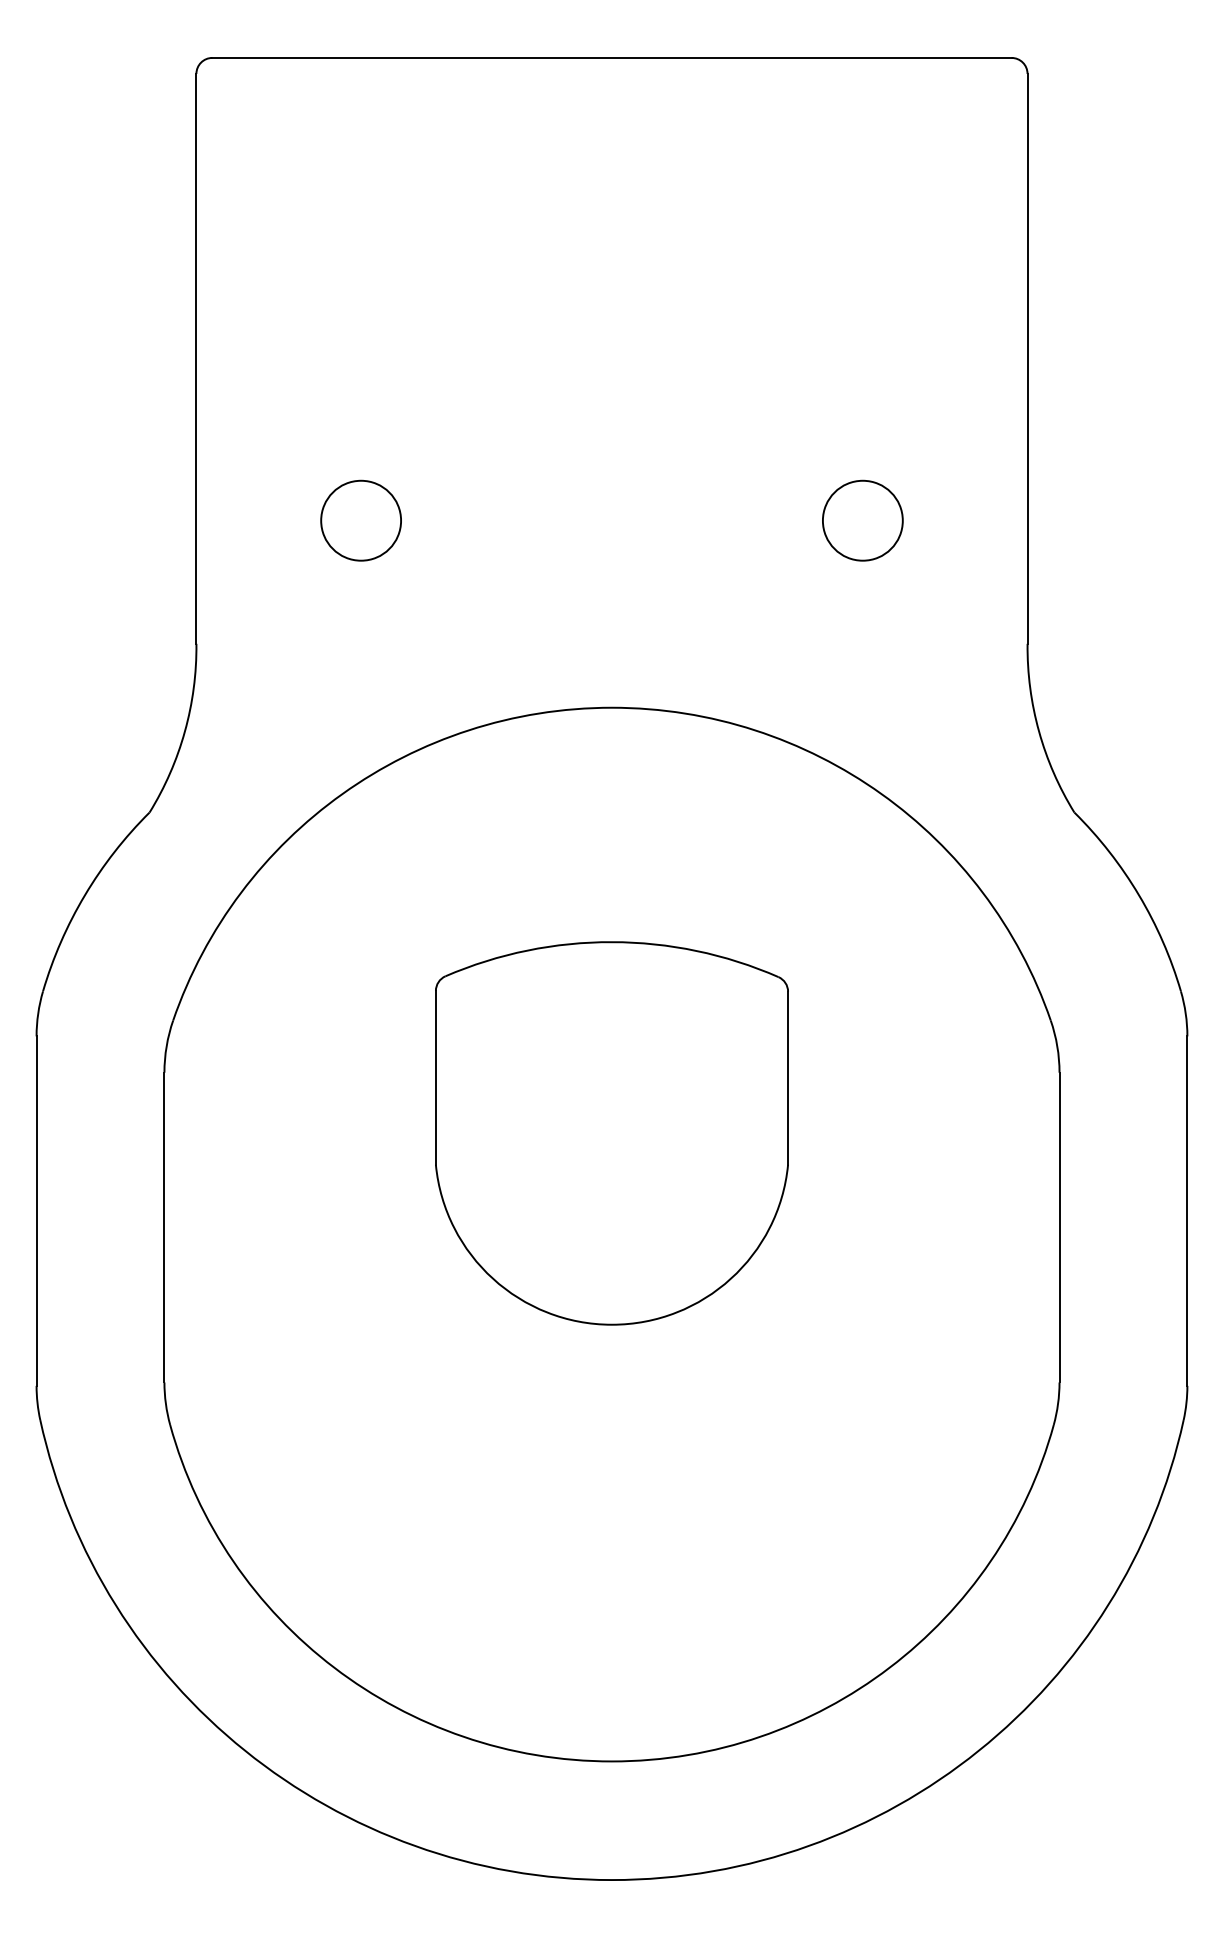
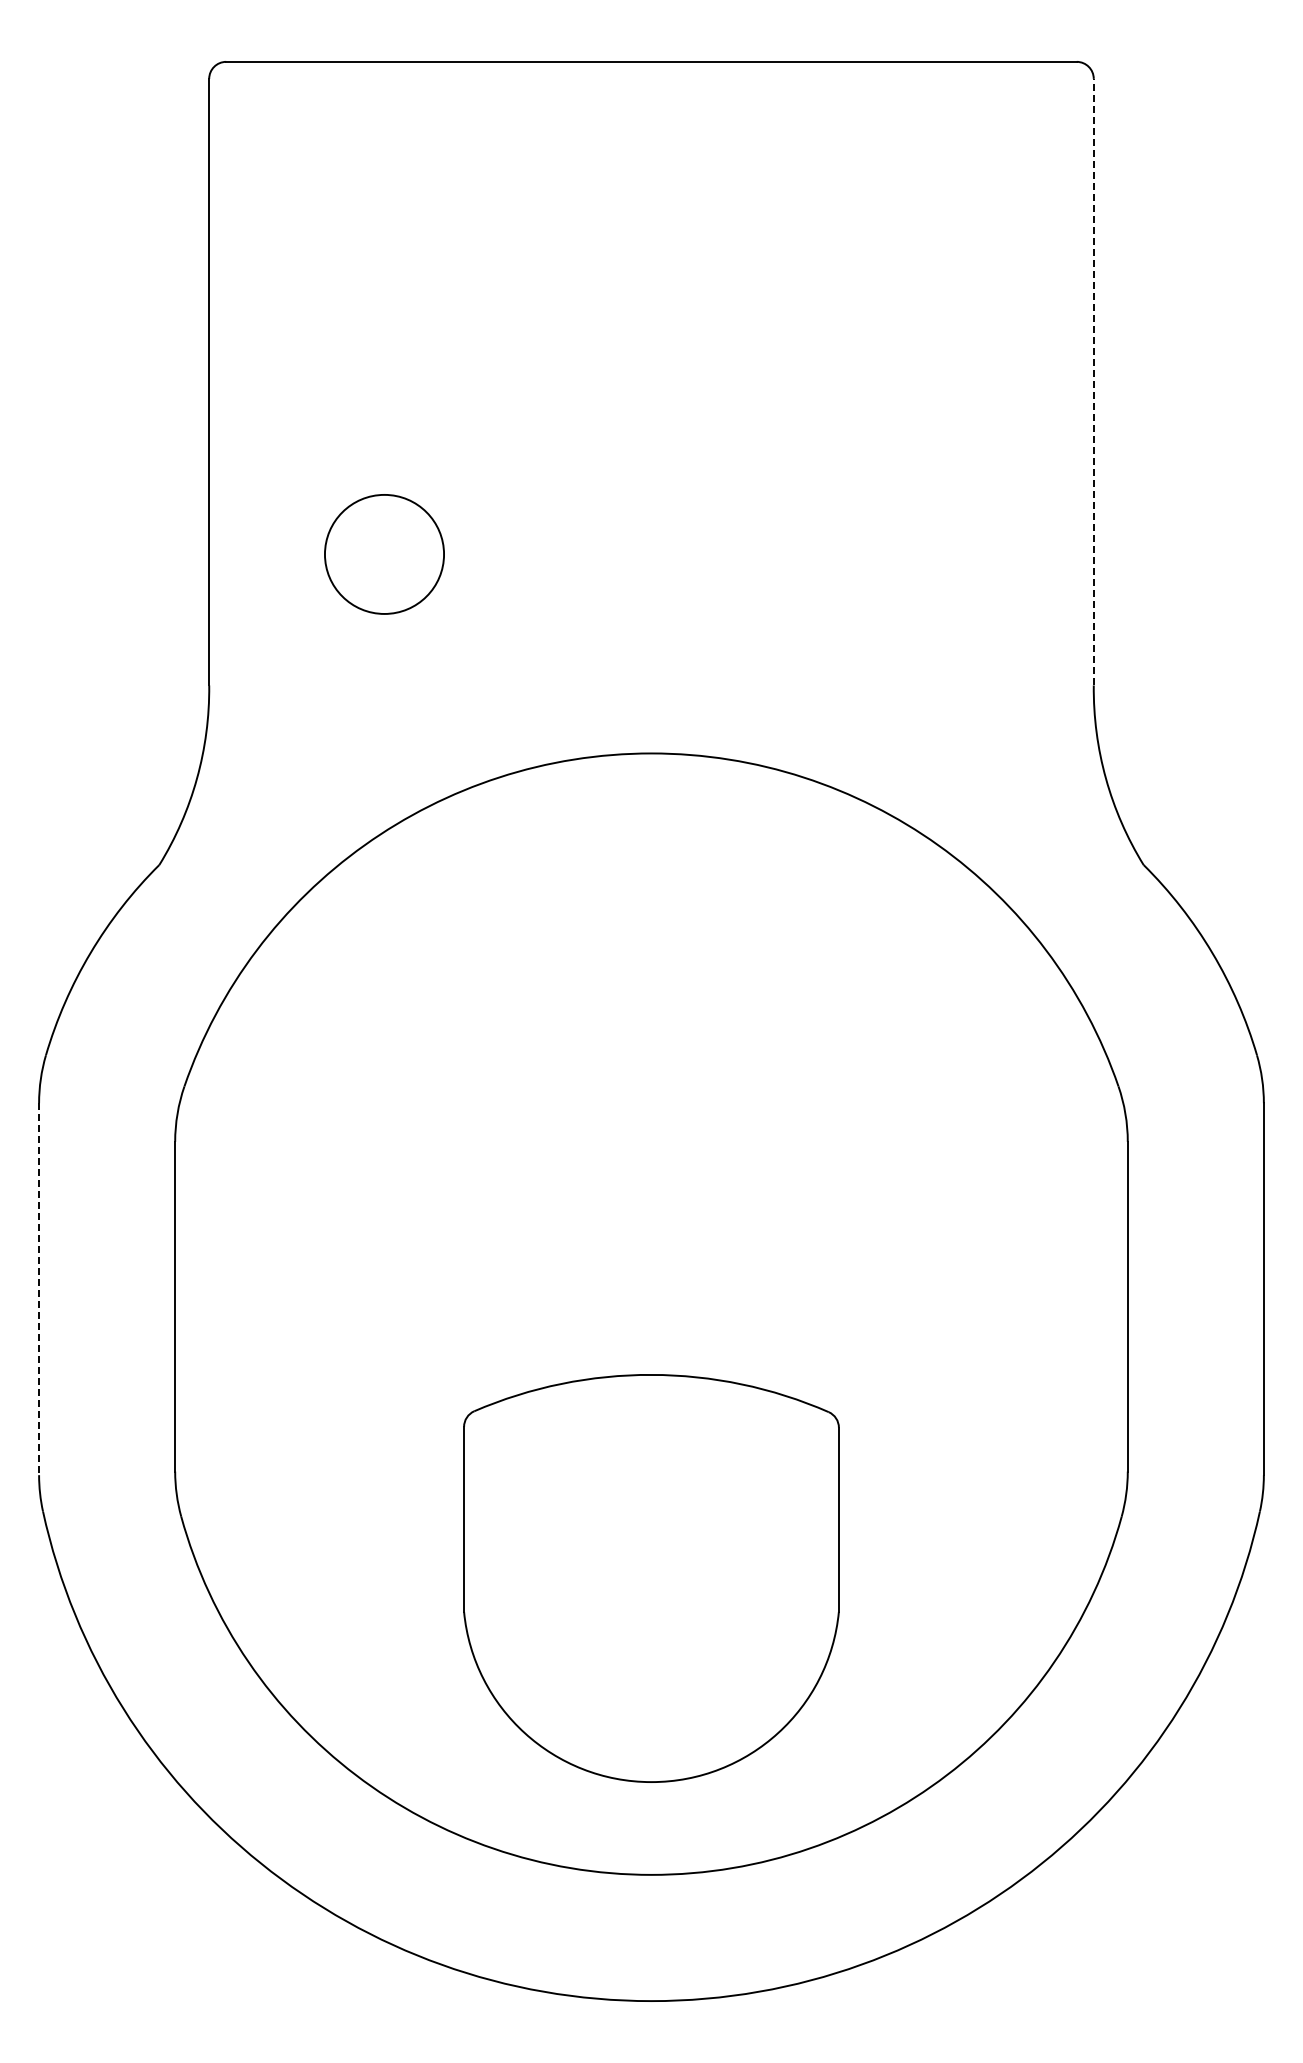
line: (1027, 358) -> (1093, 381), solid -> dashed
circle: (361, 519) -> (384, 553), size x1.4
circle: (862, 520) -> (918, 554), removed
part: (612, 1133) -> (651, 1578), moved
line: (36, 1211) -> (39, 1289), solid -> dashed

